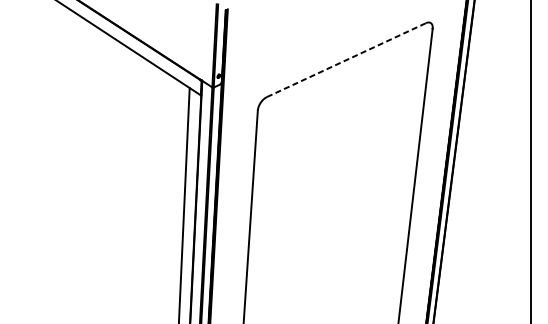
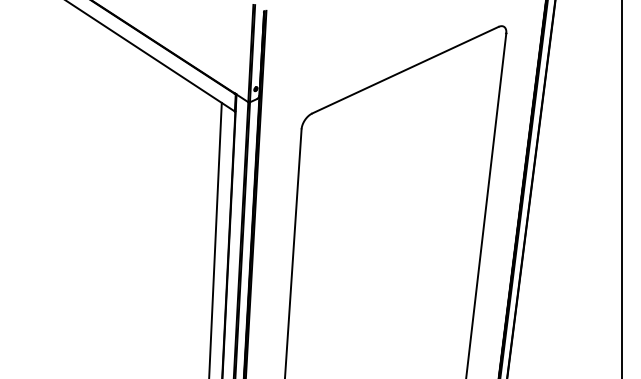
line: (346, 60) -> (405, 70), dashed -> solid

